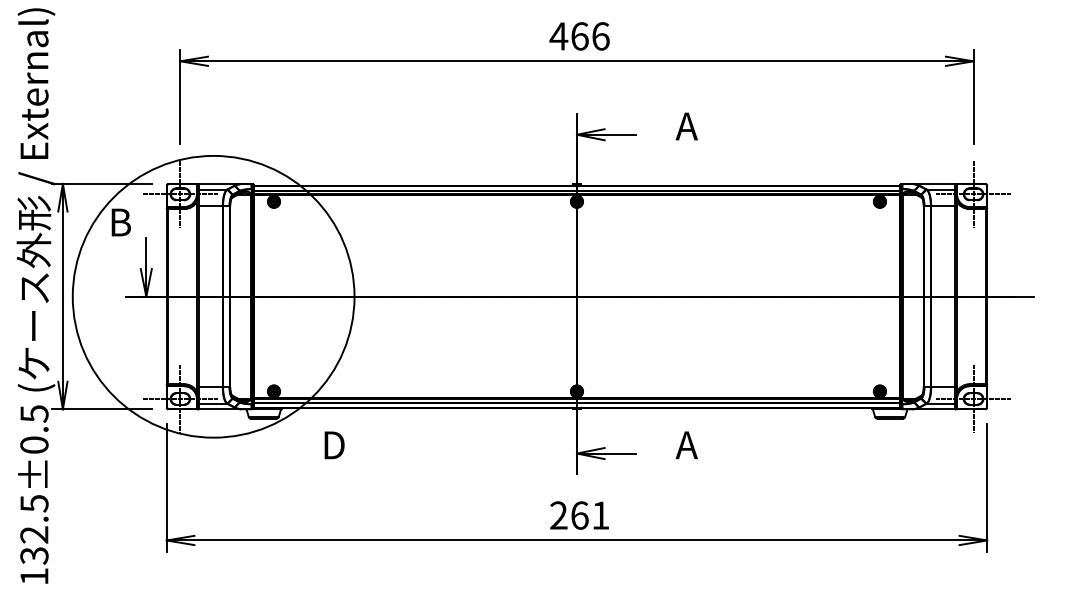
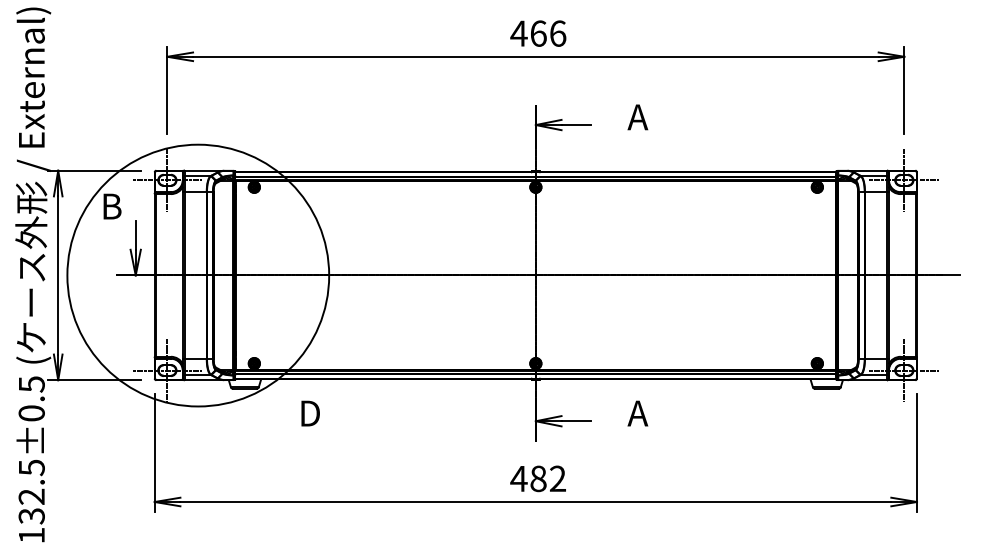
text: (578, 515) -> (537, 478), 261 -> 482

